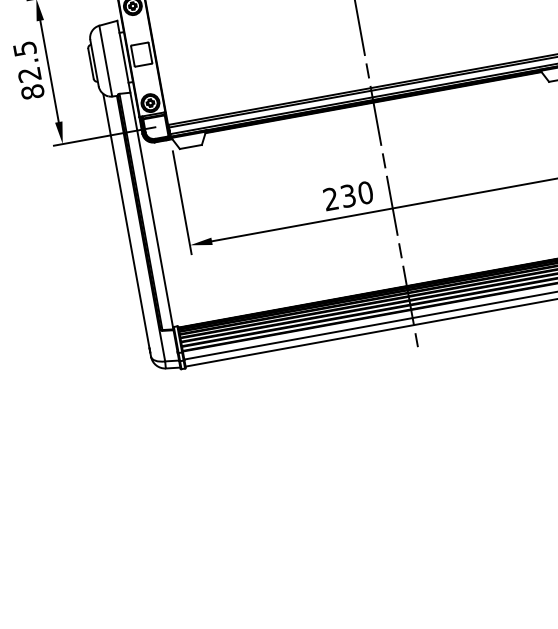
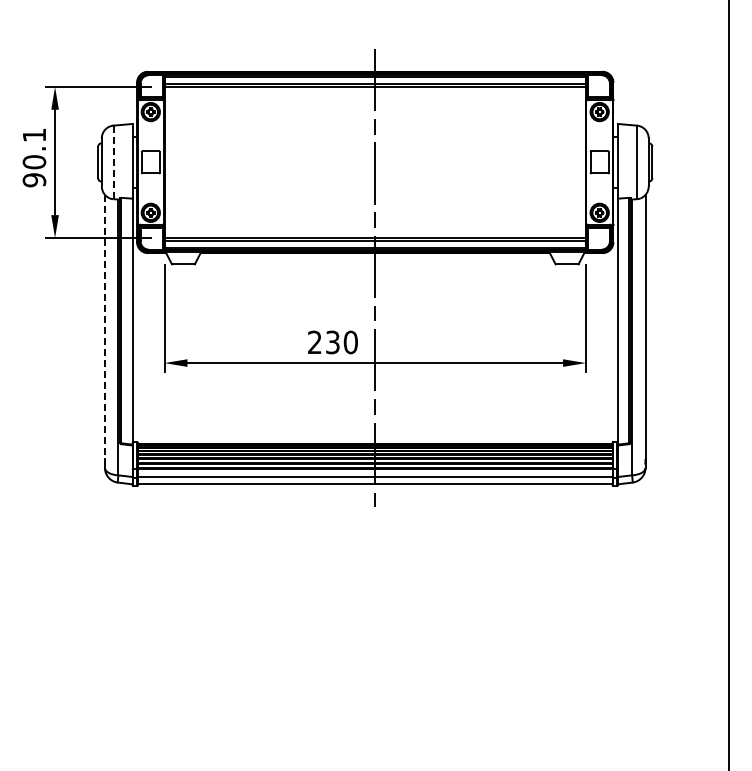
line: (105, 61) -> (113, 162), solid -> dashed
text: (28, 70) -> (34, 157), 82.5 -> 90.1
line: (126, 221) -> (105, 327), solid -> dashed

